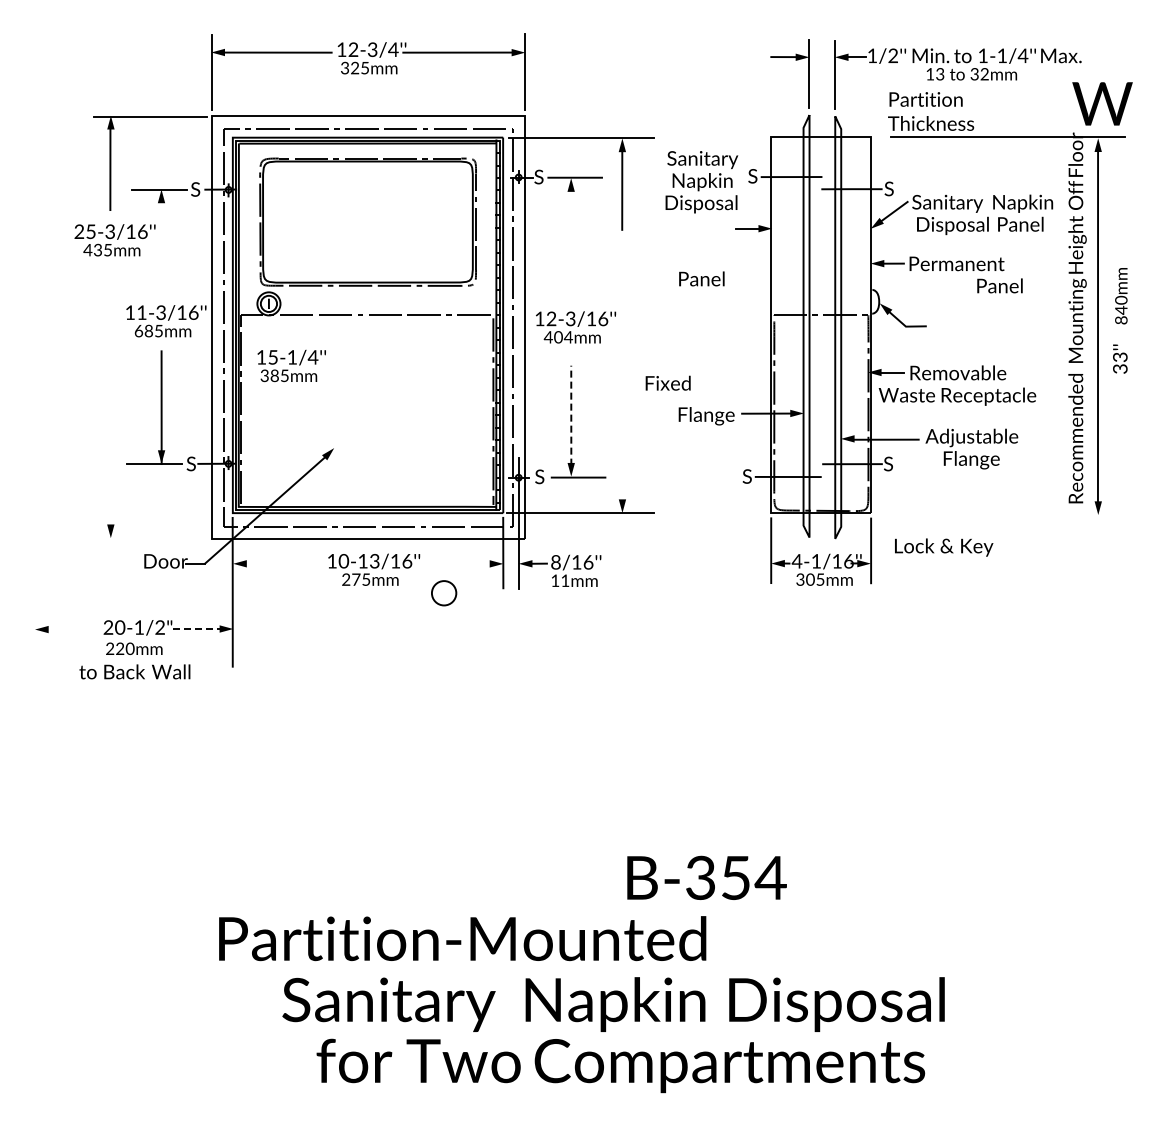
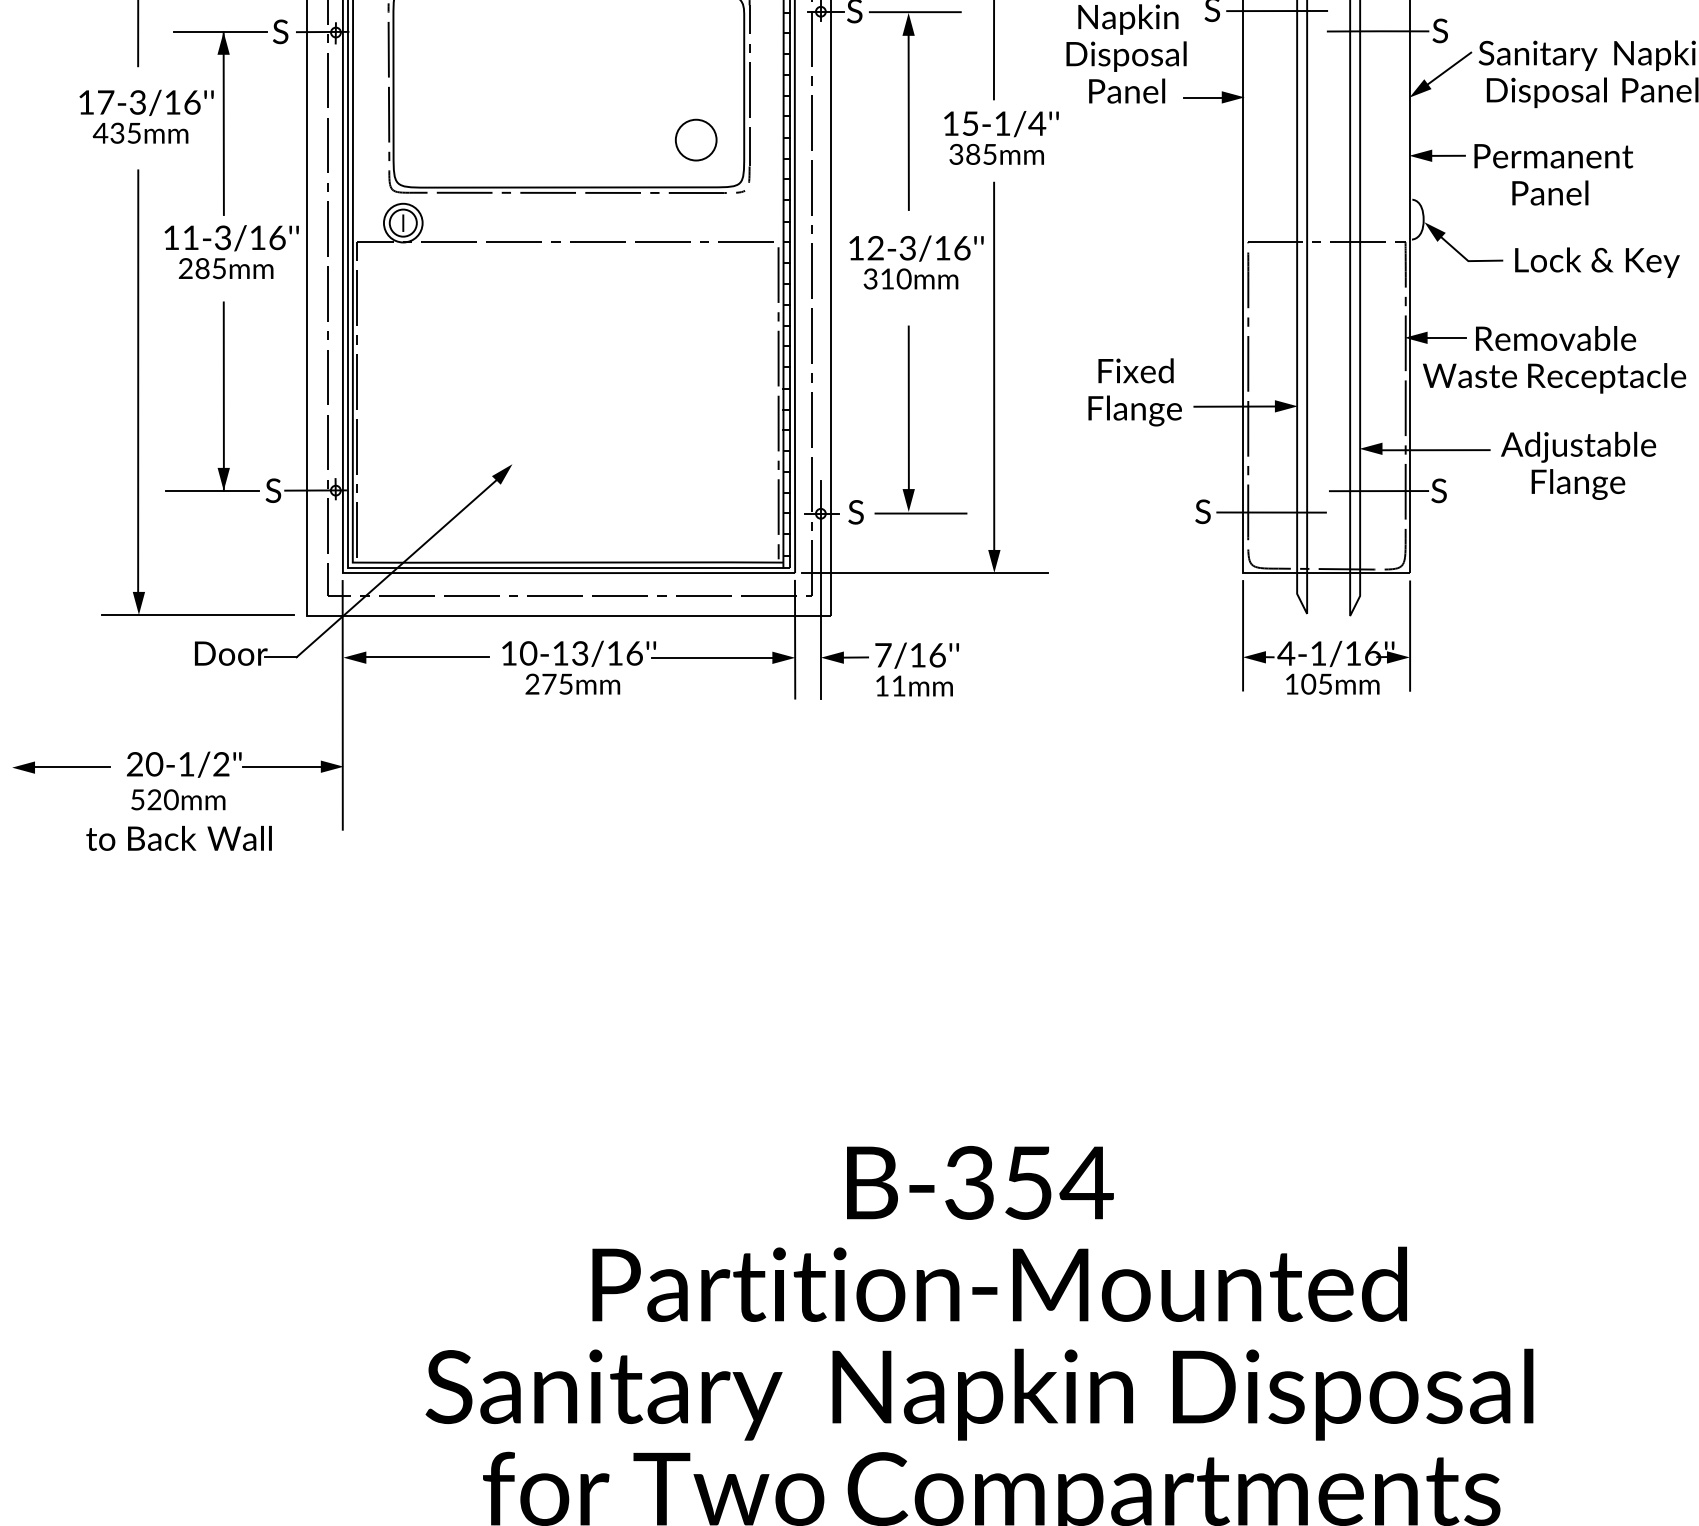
text: (85, 231) -> (96, 102), 25-3/16'' -> 17-3/16''
line: (571, 242) -> (909, 120), added
line: (161, 244) -> (223, 123), added
text: (701, 278) -> (1126, 90), moved
text: (999, 285) -> (1549, 192), moved
text: (138, 330) -> (185, 267), 685mm -> 285mm
text: (557, 337) -> (885, 279), 404mm -> 310mm
text: (291, 365) -> (1001, 137), moved
text: (667, 382) -> (1134, 369), moved
line: (622, 390) -> (994, 367), added
line: (110, 399) -> (138, 382), added
line: (571, 415) -> (909, 409), dashed -> solid
line: (145, 538) -> (196, 615), added
text: (944, 547) -> (1598, 262), moved
text: (555, 562) -> (882, 655), 8/16'' -> 7/16''
line: (281, 563) -> (424, 657), added
line: (455, 563) -> (715, 657), added
text: (800, 579) -> (1292, 683), 305mm -> 105mm
part: (444, 593) -> (696, 140), moved
line: (68, 629) -> (68, 767), added
line: (199, 629) -> (287, 767), dashed -> solid
text: (110, 648) -> (138, 799), 220mm -> 520mm
text: (706, 877) -> (979, 1182), moved
text: (462, 938) -> (999, 1284), moved

